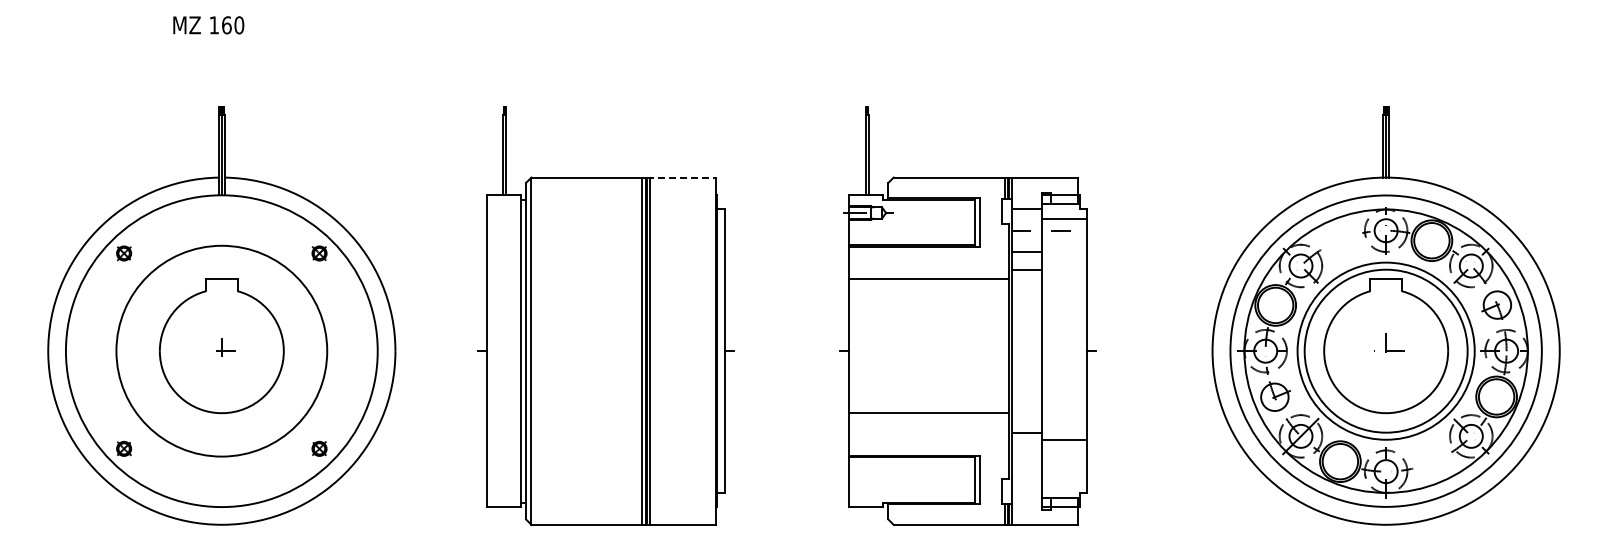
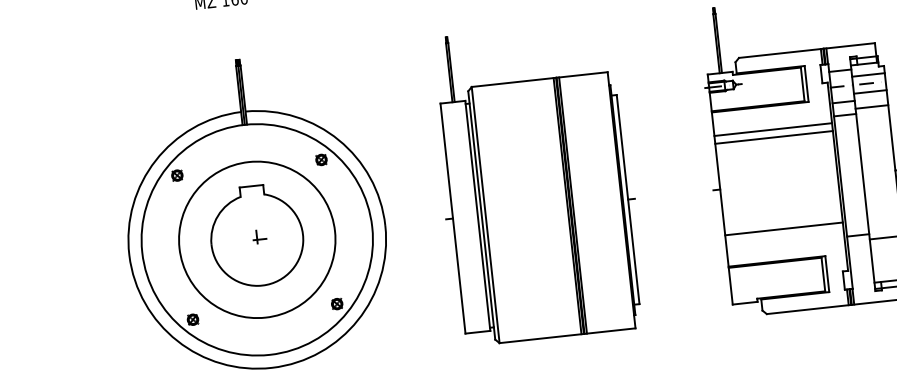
line: (681, 177) -> (582, 74), dashed -> solid
line: (1064, 242) -> (870, 92), added
line: (1064, 262) -> (871, 106), added
line: (928, 289) -> (773, 137), added

